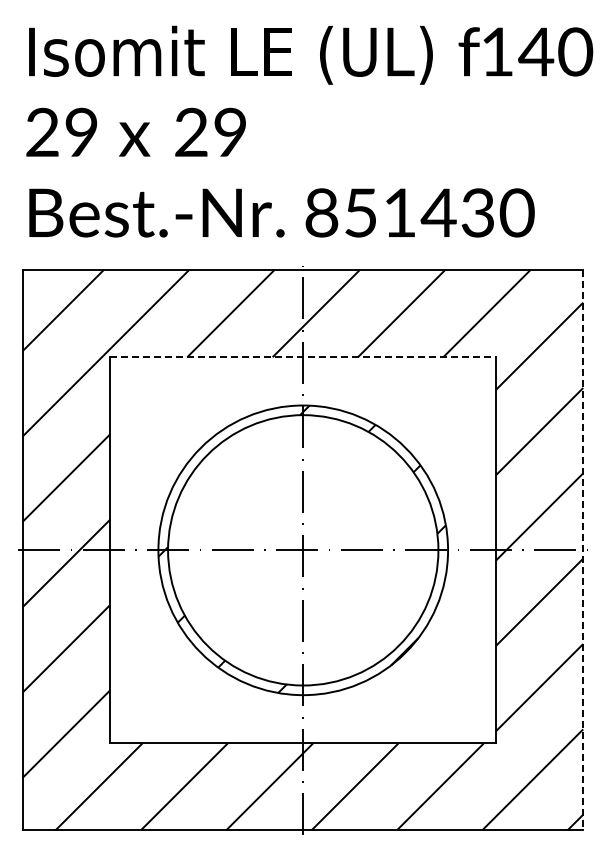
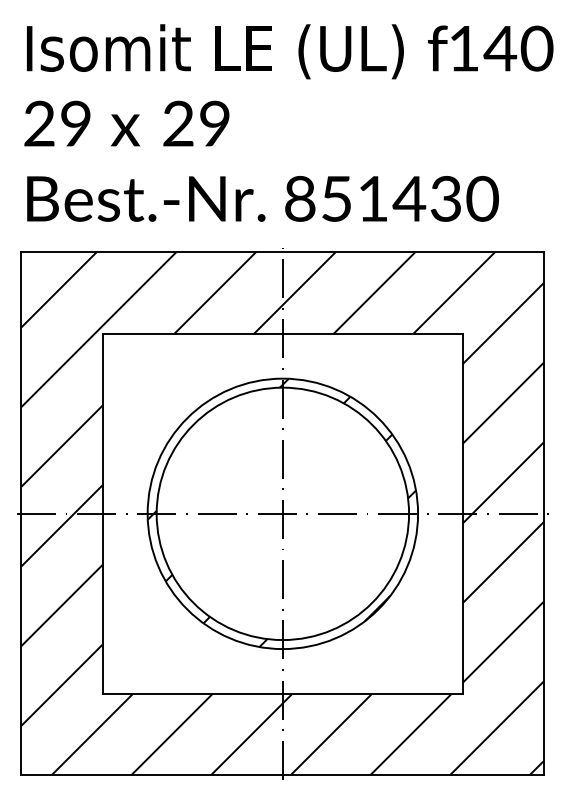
line: (303, 357) -> (283, 333), dashed -> solid
line: (583, 550) -> (544, 514), dashed -> solid

